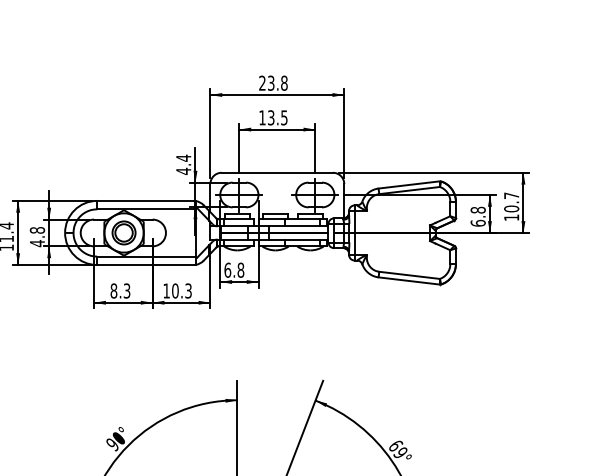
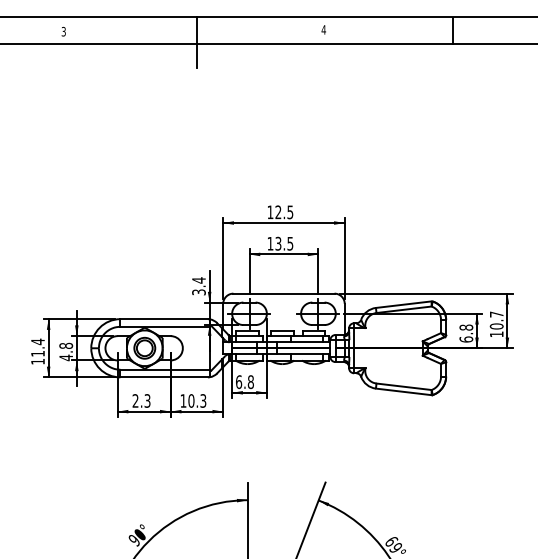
text: (273, 83) -> (280, 212), 23.8 -> 12.5
text: (183, 171) -> (198, 292), 4.4 -> 3.4
text: (113, 290) -> (135, 400), 8.3 -> 2.3

